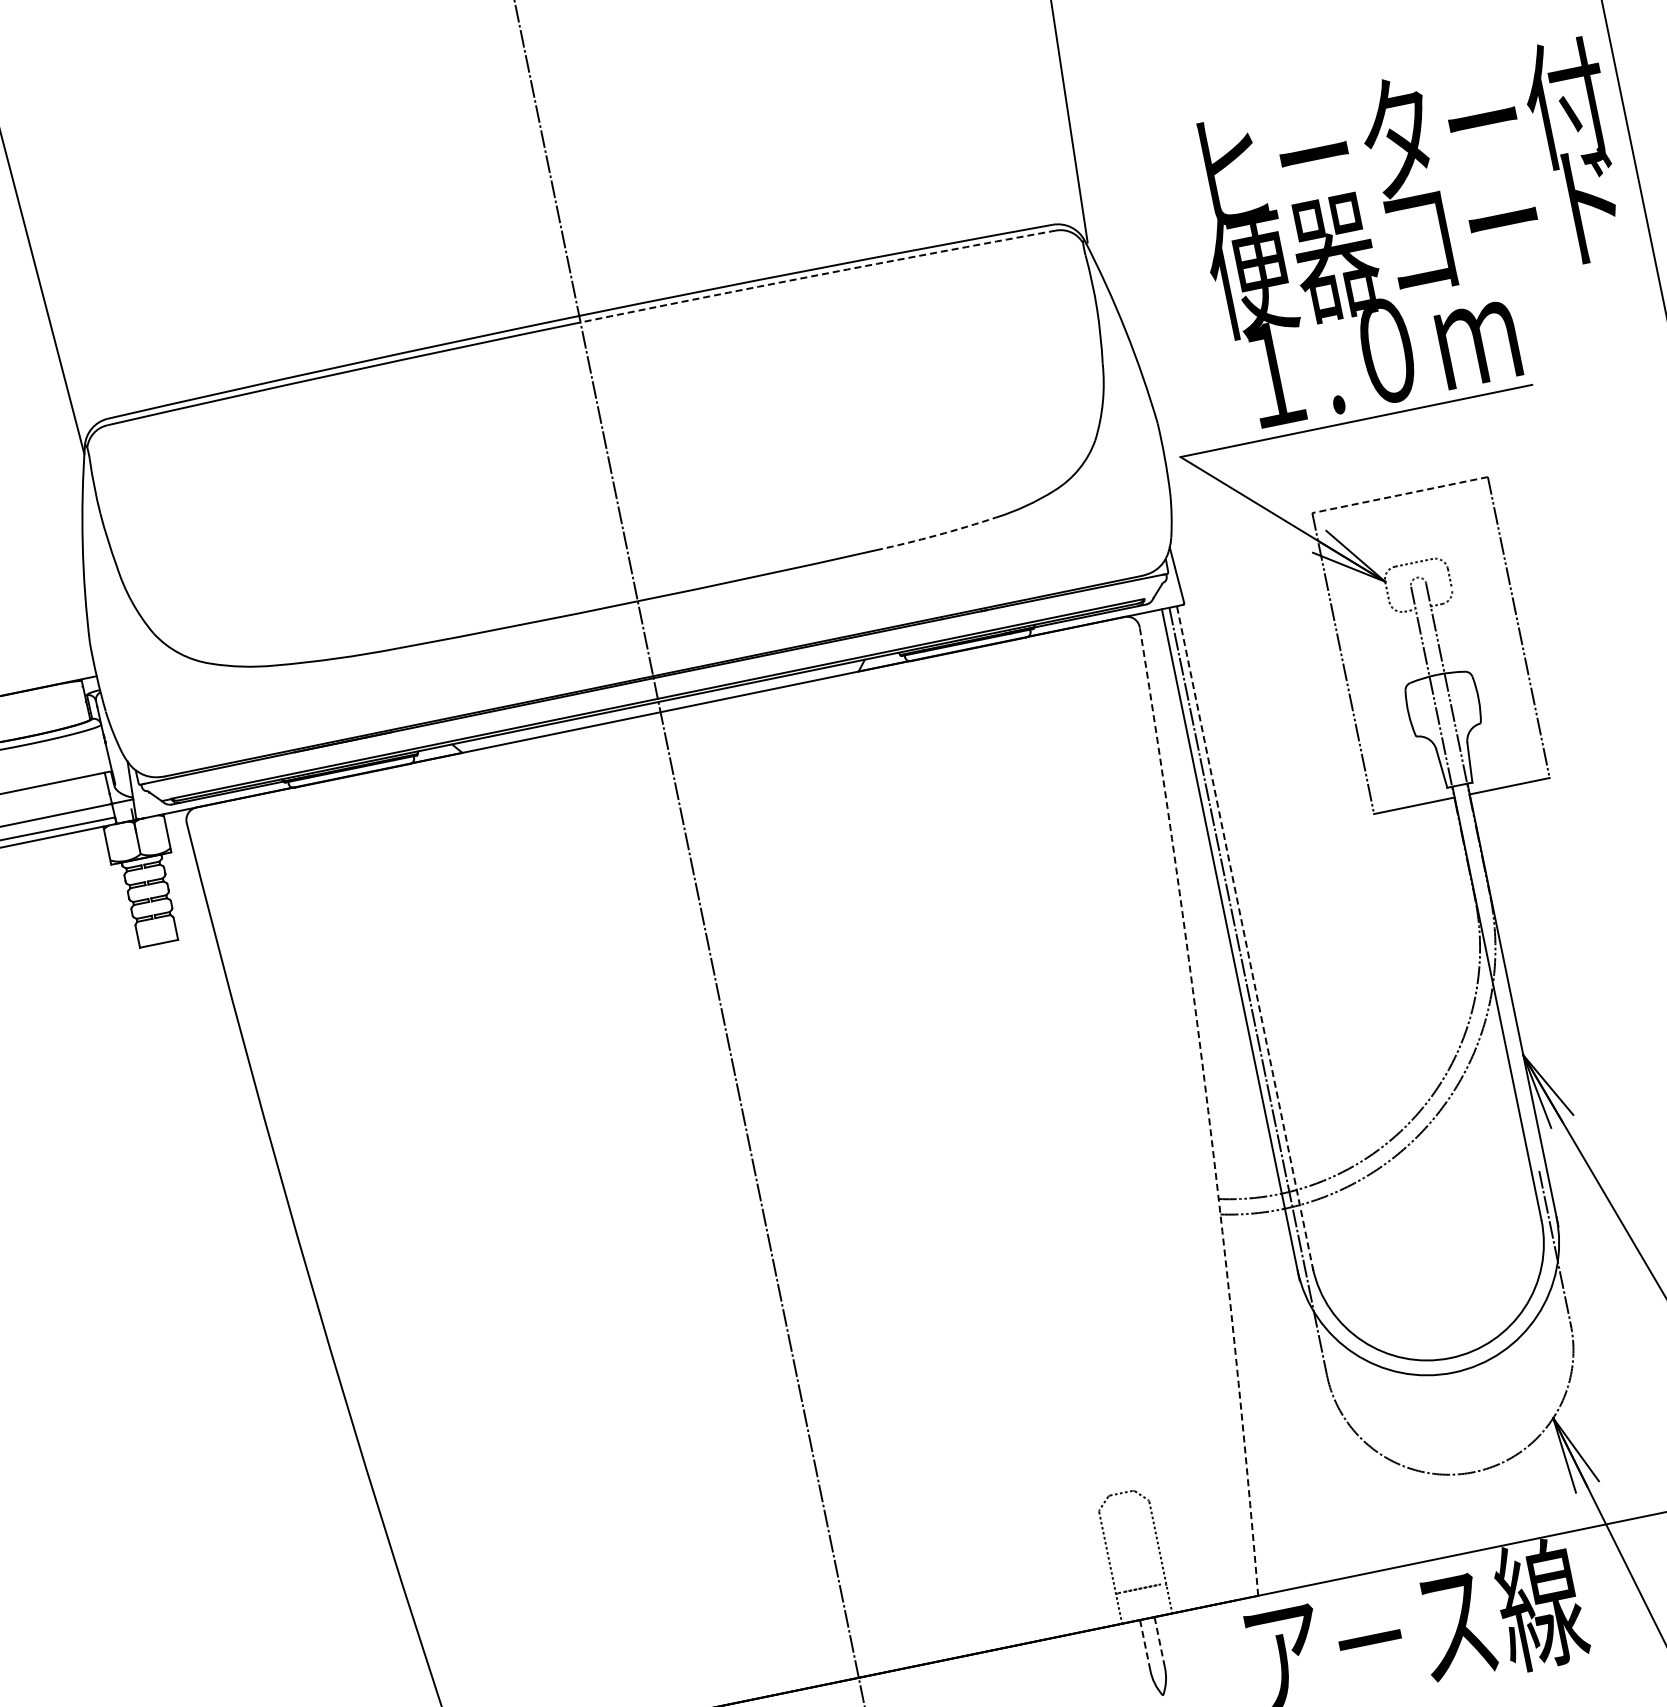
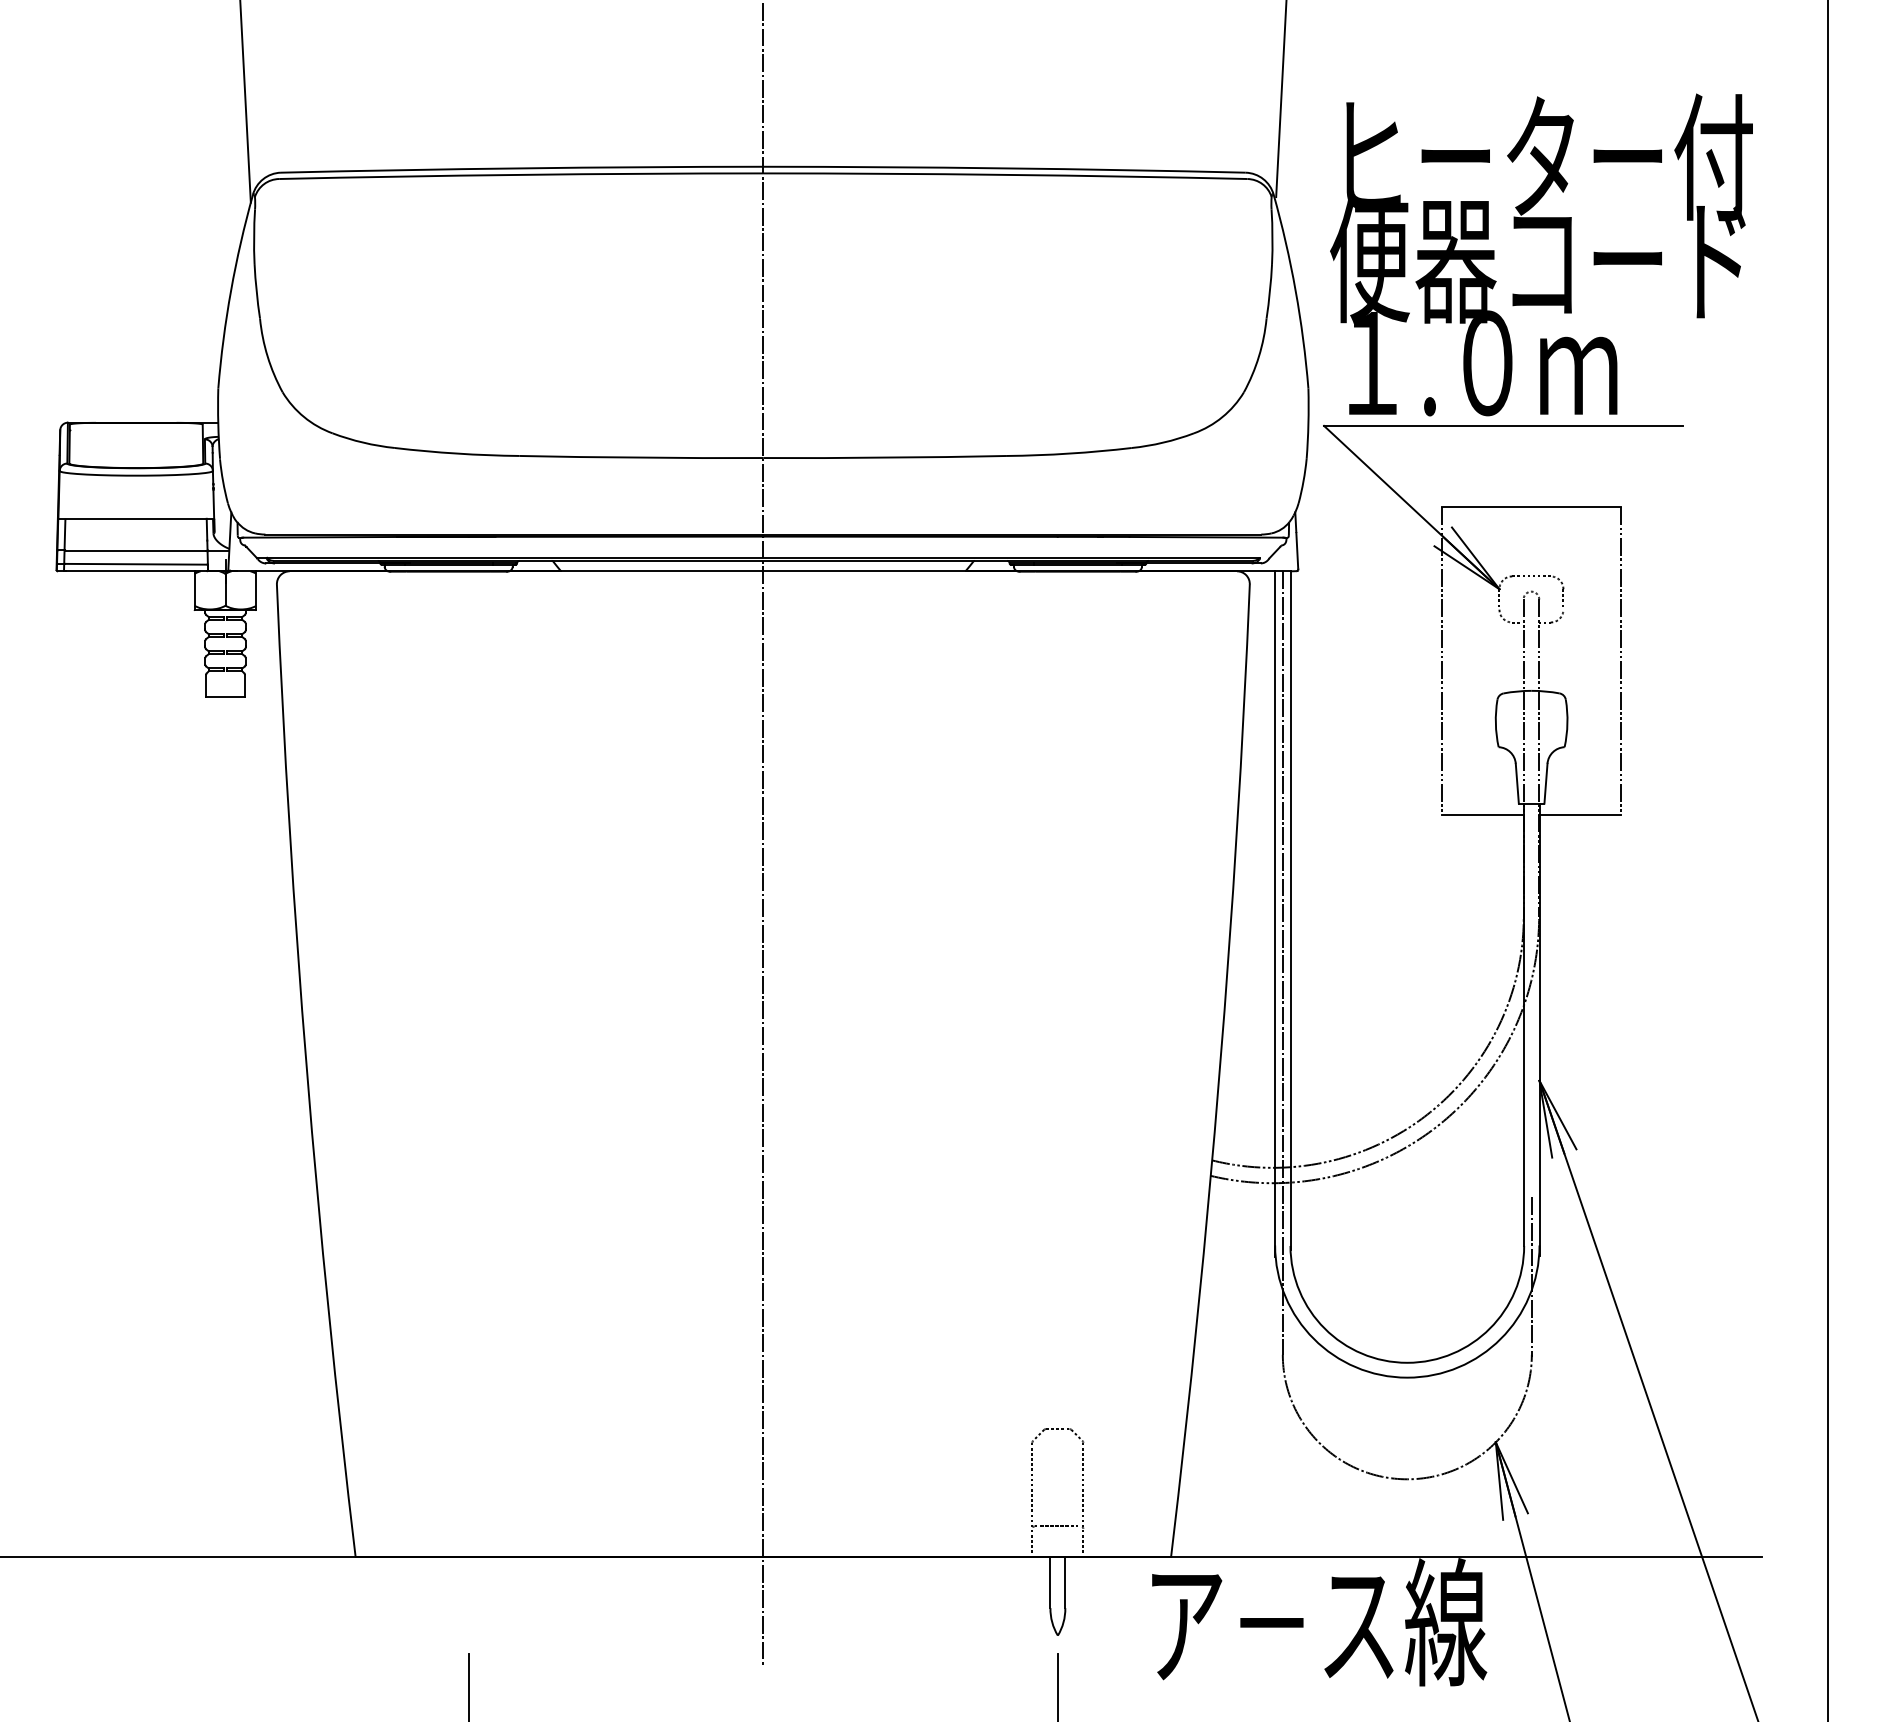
text: (1417, 233) -> (1541, 254), moved
arc: (817, 274) -> (1005, 174), dashed -> solid
line: (1400, 495) -> (1531, 507), dashed -> solid
arc: (936, 535) -> (1069, 453), dashed -> solid
line: (1244, 937) -> (1290, 909), dashed -> solid
arc: (1207, 1110) -> (1219, 1071), dashed -> solid
line: (1159, 1642) -> (1065, 1582), dashed -> solid
line: (1145, 1645) -> (1050, 1582), dashed -> solid

